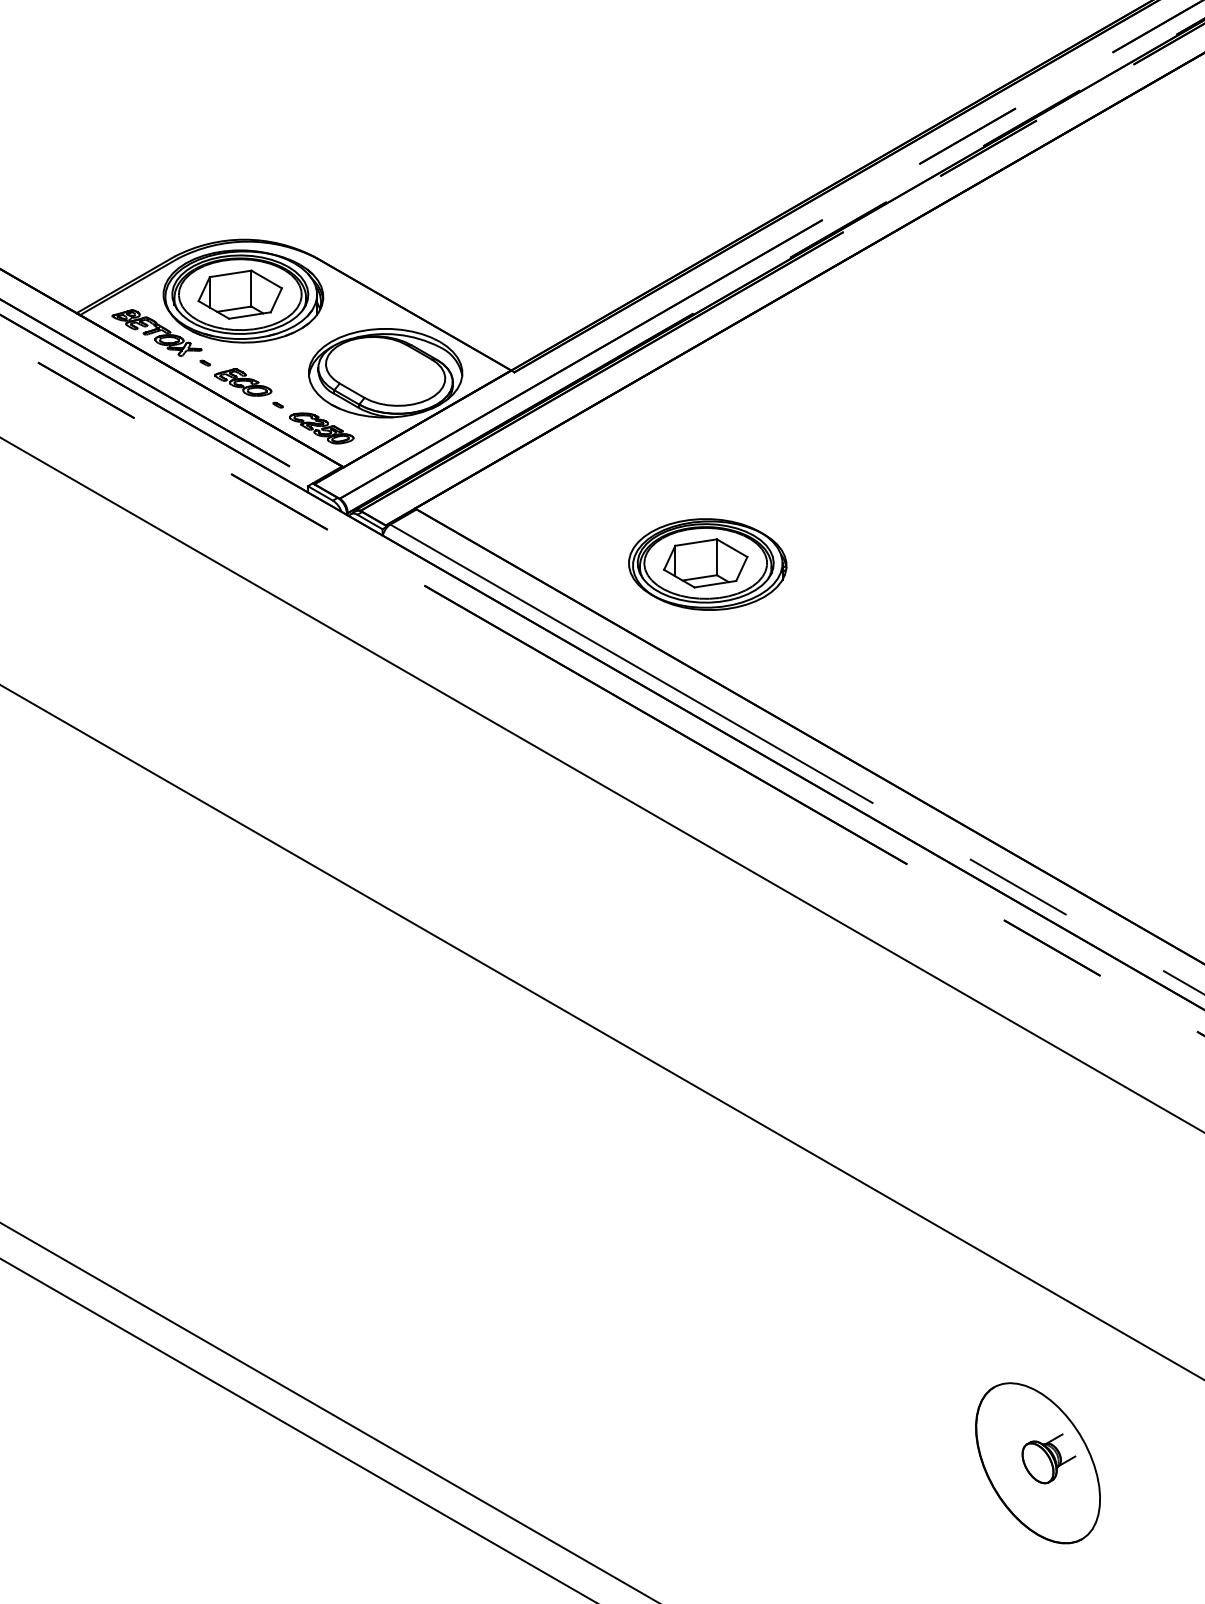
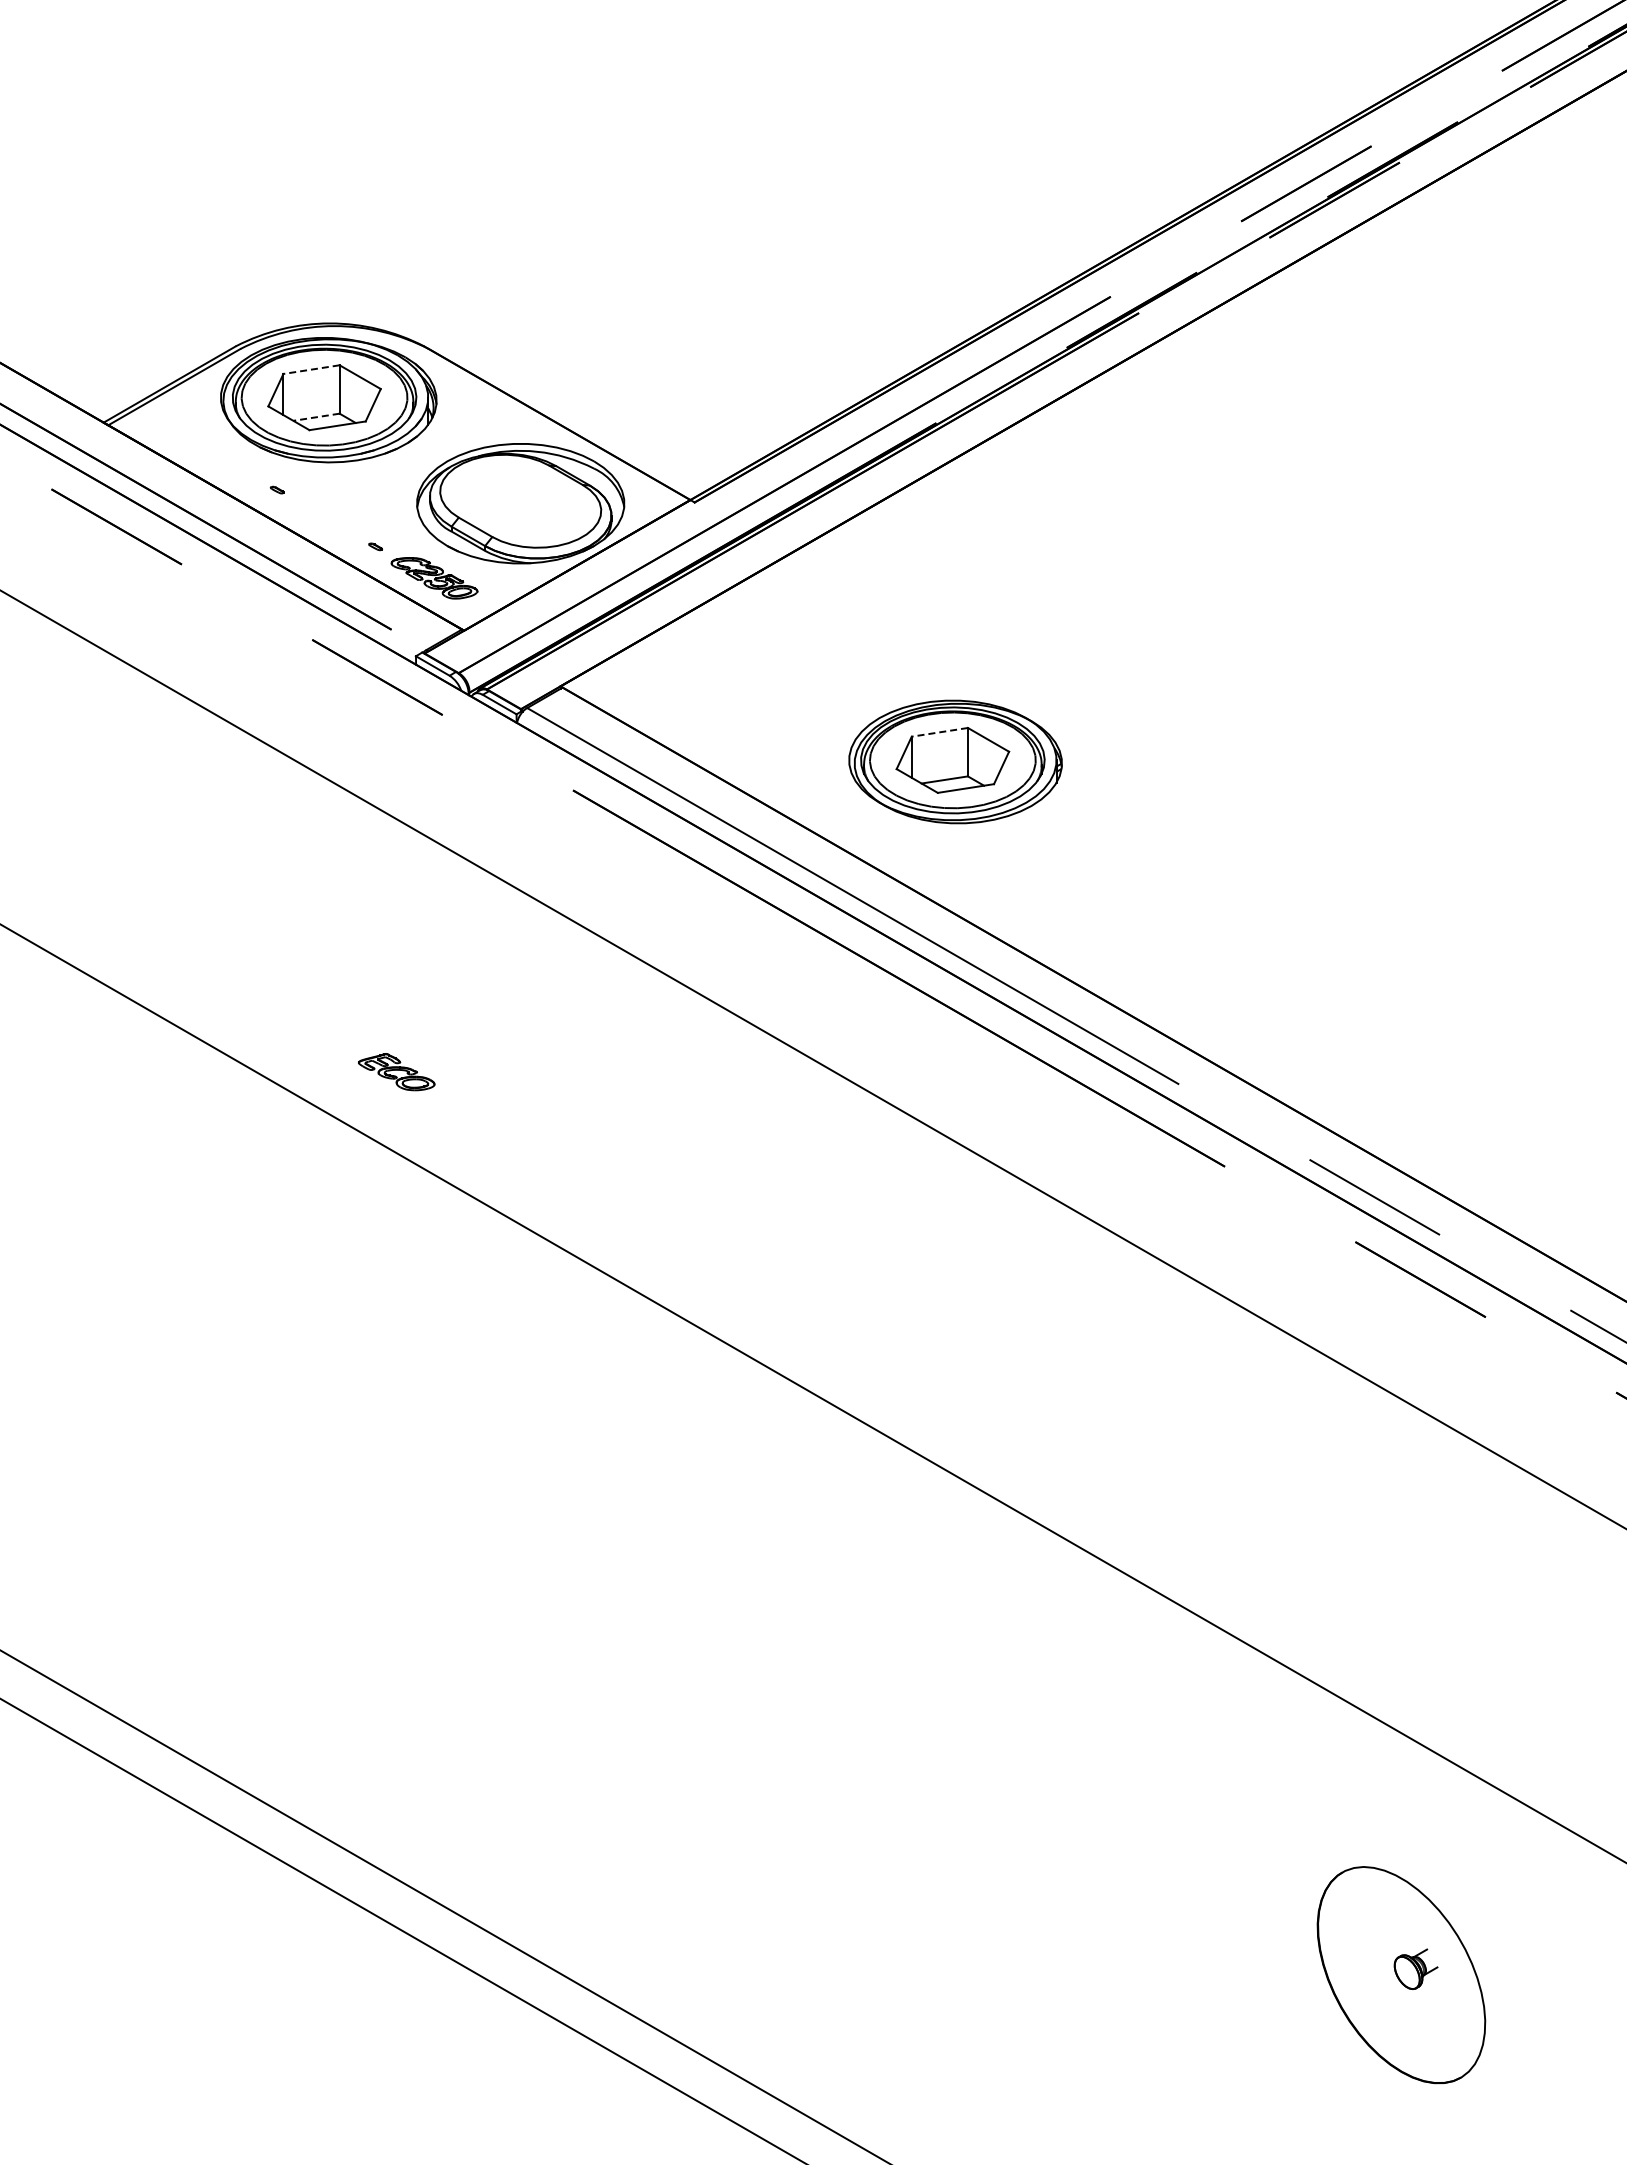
line: (230, 273) -> (311, 369), solid -> dashed
line: (234, 309) -> (316, 417), solid -> dashed
part: (157, 333) -> (212, 449), removed
part: (243, 382) -> (396, 1072), moved
line: (695, 542) -> (939, 732), solid -> dashed
part: (1048, 1459) -> (1415, 1969), size x0.6

